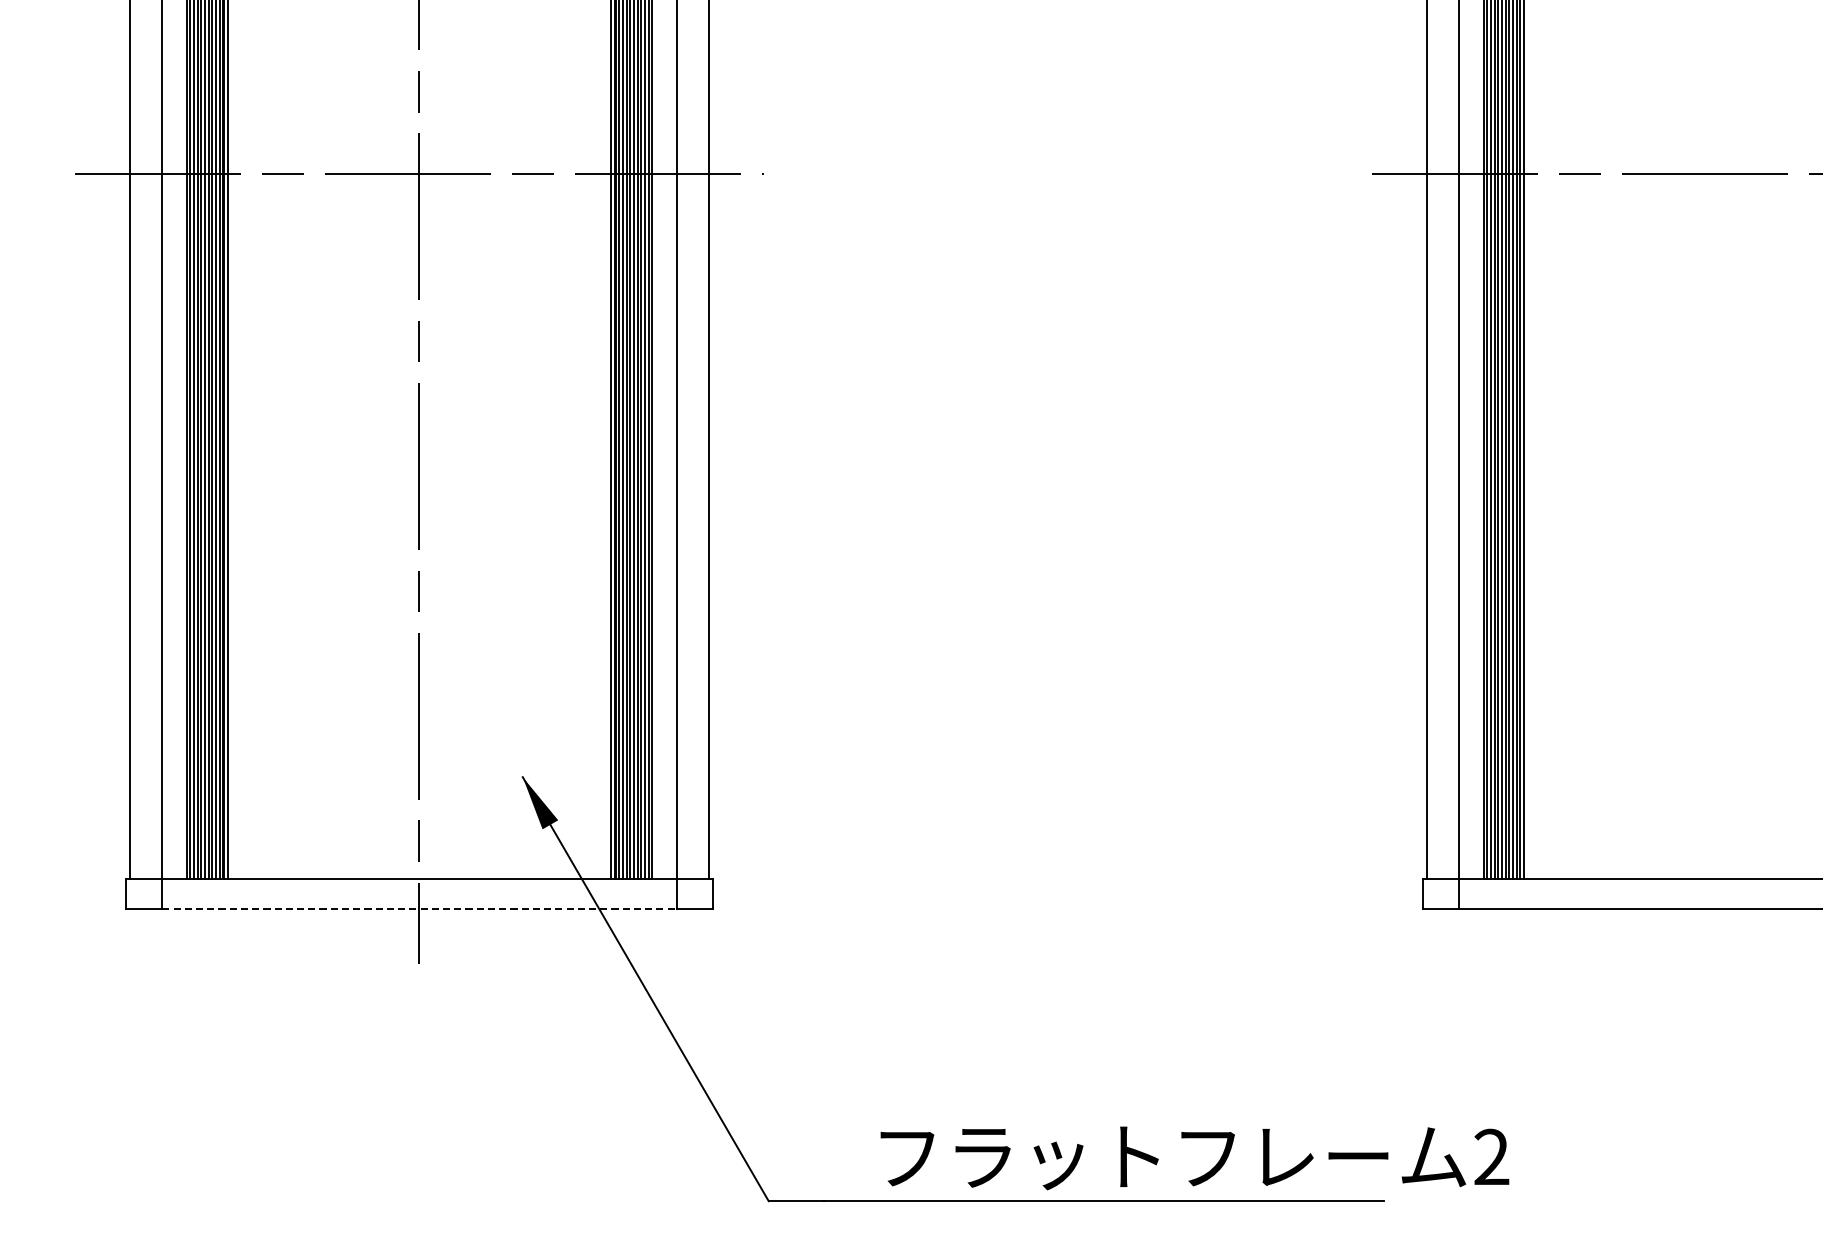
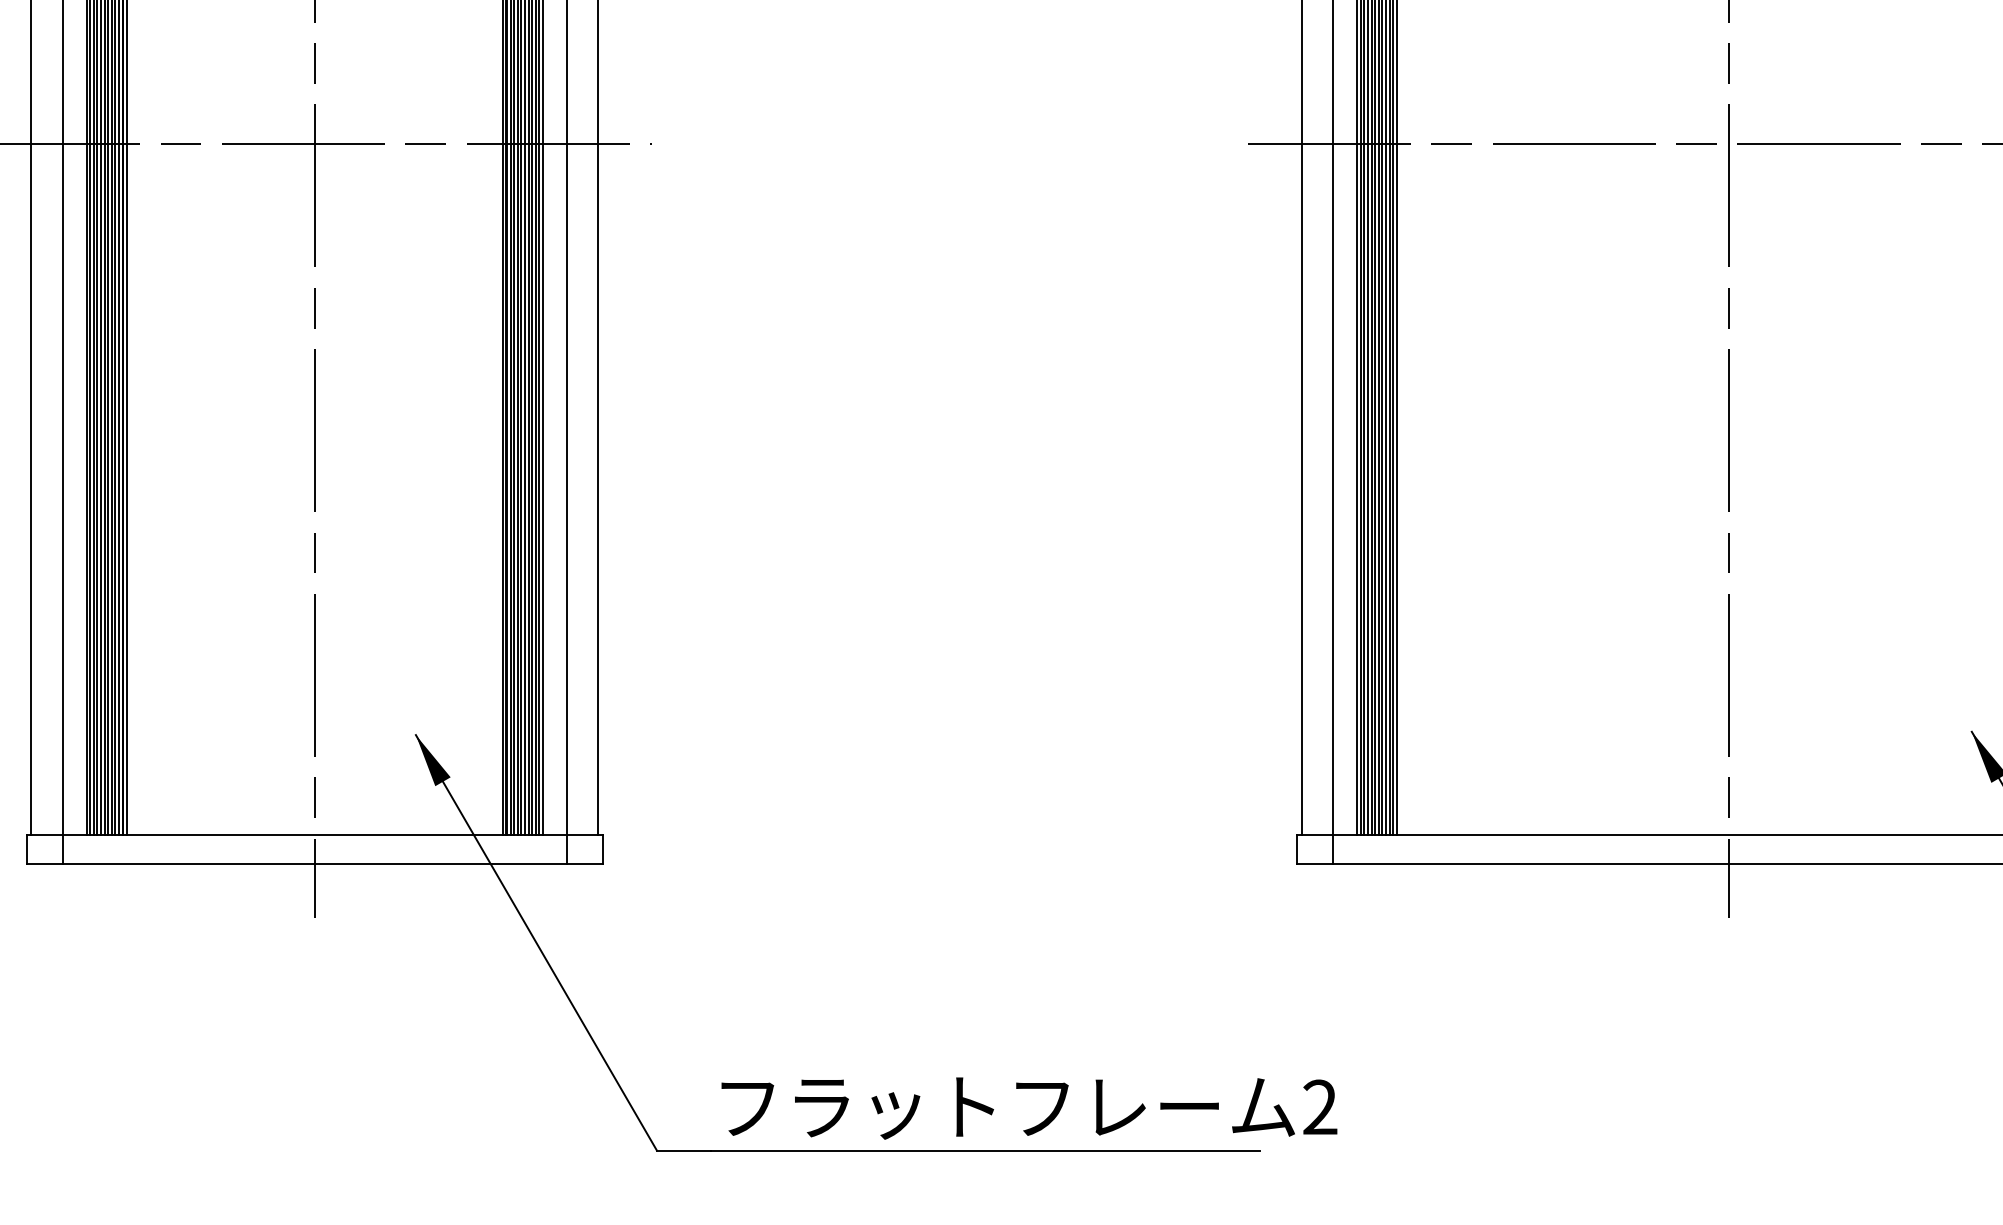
line: (419, 908) -> (314, 863), dashed -> solid
text: (1194, 1158) -> (1029, 1108), moved

